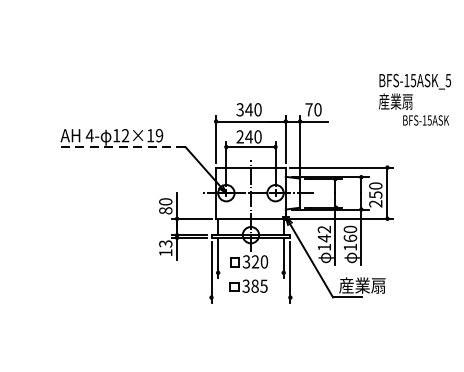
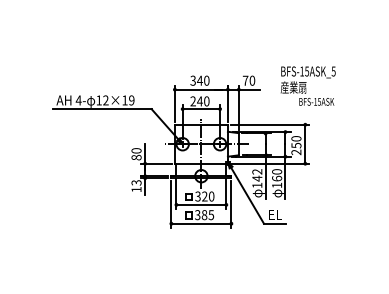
text: (413, 98) -> (307, 85), moved
line: (119, 147) -> (101, 109), dashed -> solid
line: (251, 272) -> (201, 204), added
text: (361, 285) -> (285, 214), 産業扇 -> EL
line: (251, 297) -> (201, 223), added

